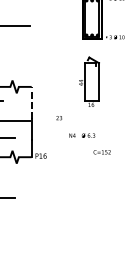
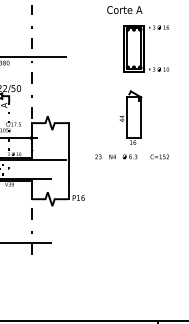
line: (31, 102) -> (68, 139), dashed -> solid
text: (82, 135) -> (123, 156), moved
text: (101, 151) -> (159, 156), moved

